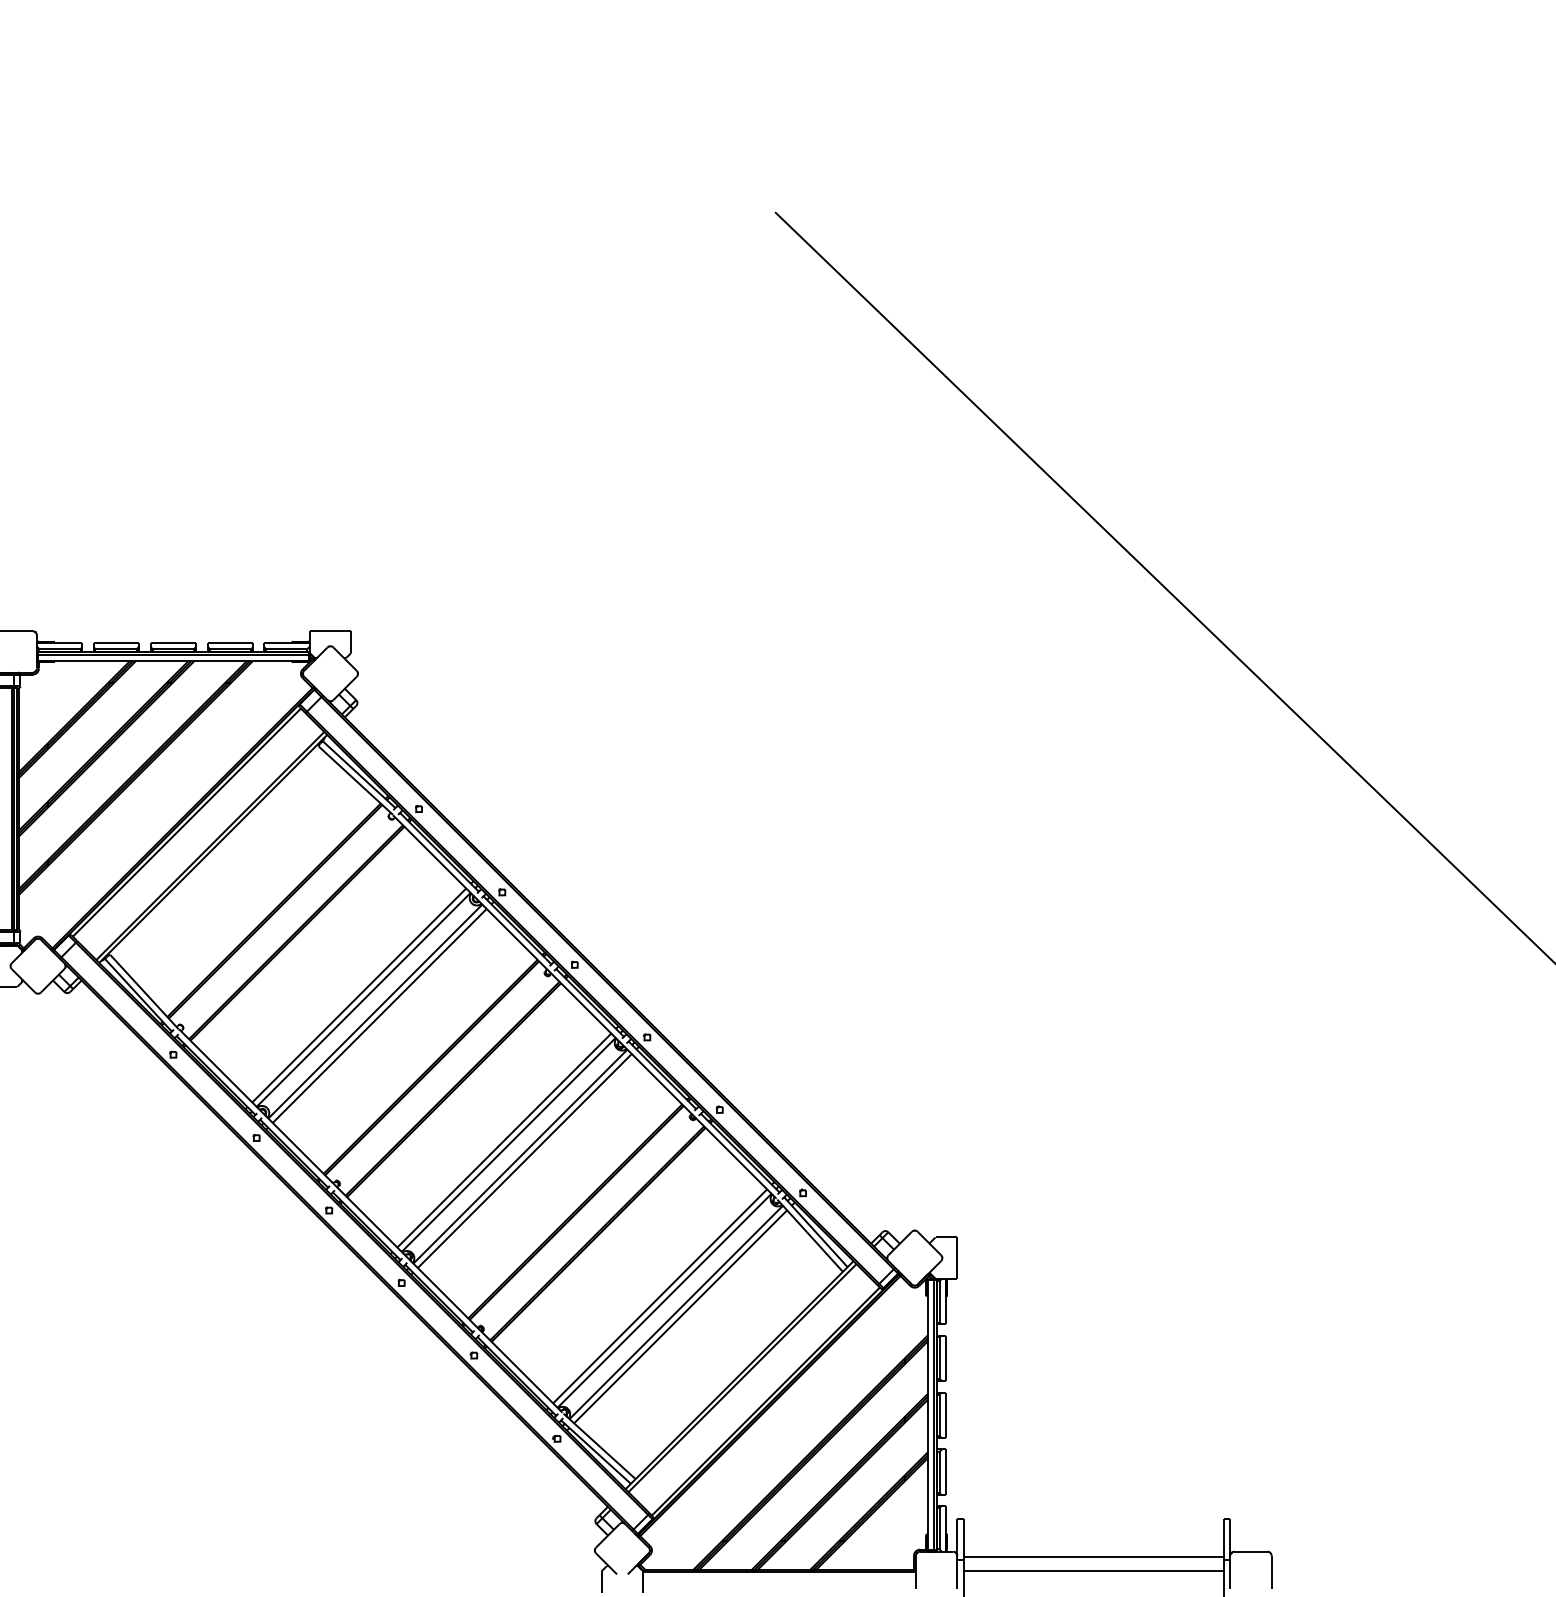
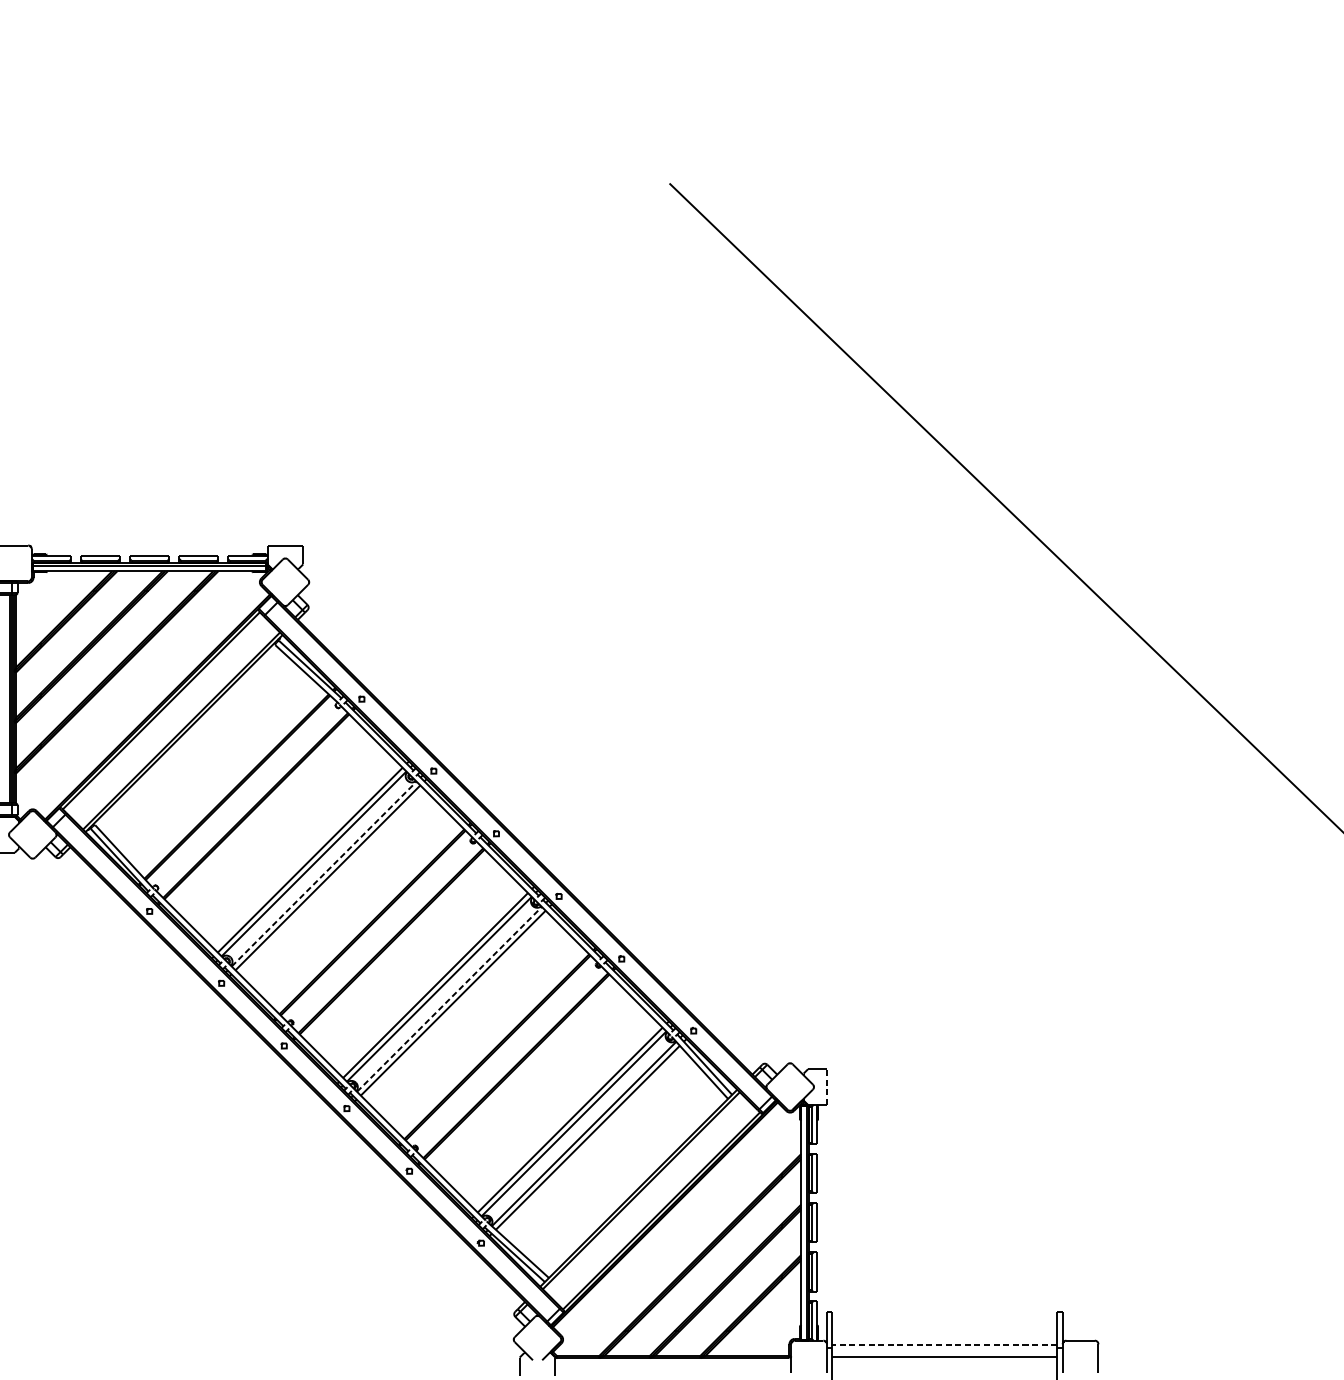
line: (375, 1011) -> (324, 874), solid -> dashed
line: (520, 1156) -> (449, 999), solid -> dashed
line: (957, 1258) -> (827, 1087), solid -> dashed
line: (1093, 1557) -> (944, 1345), solid -> dashed

